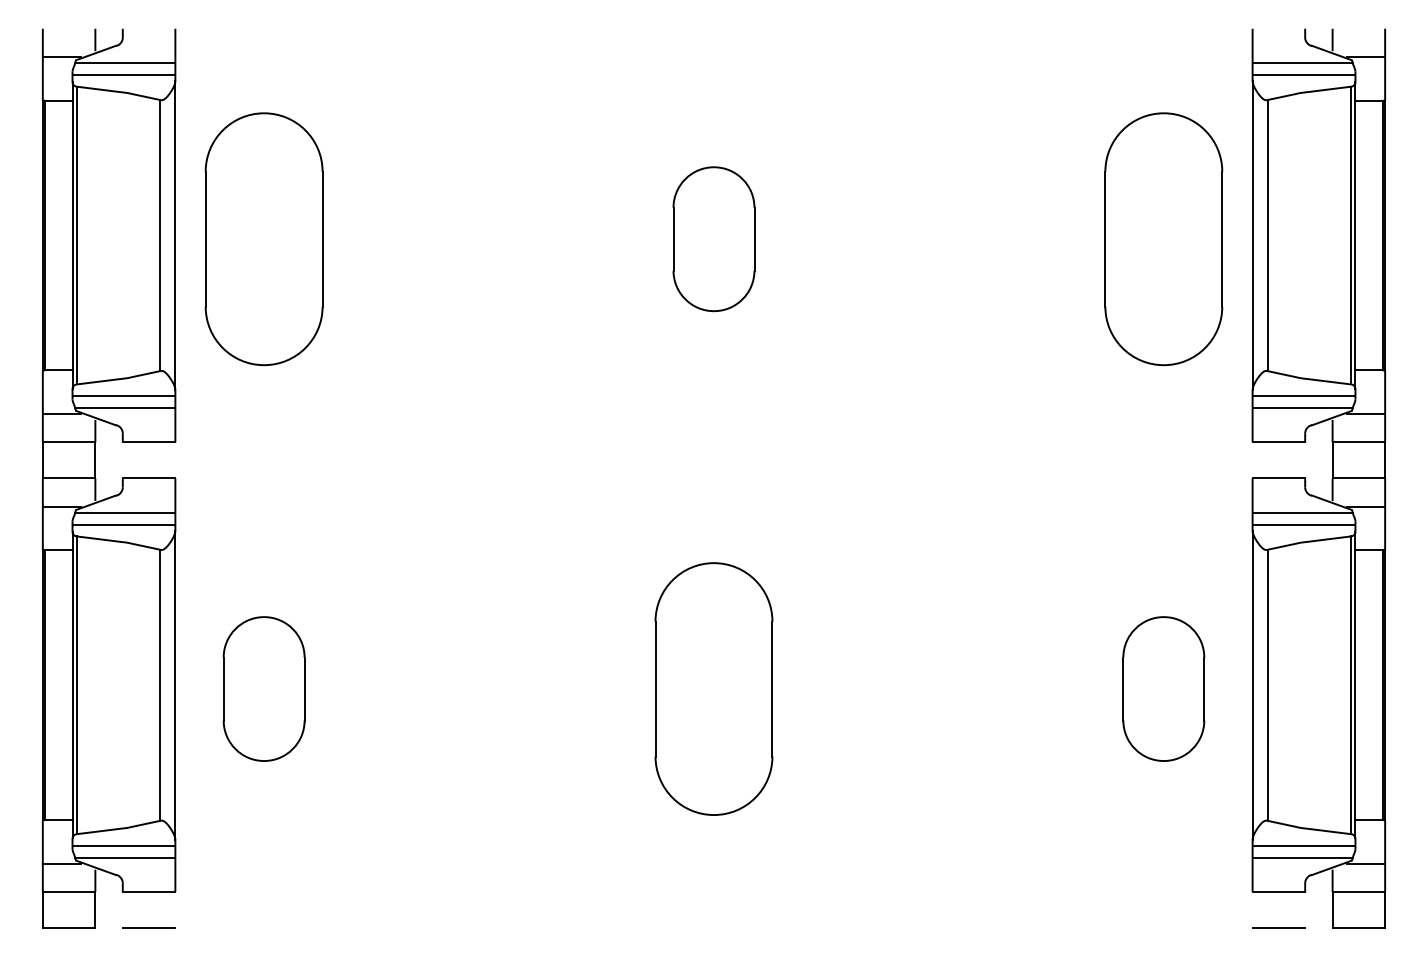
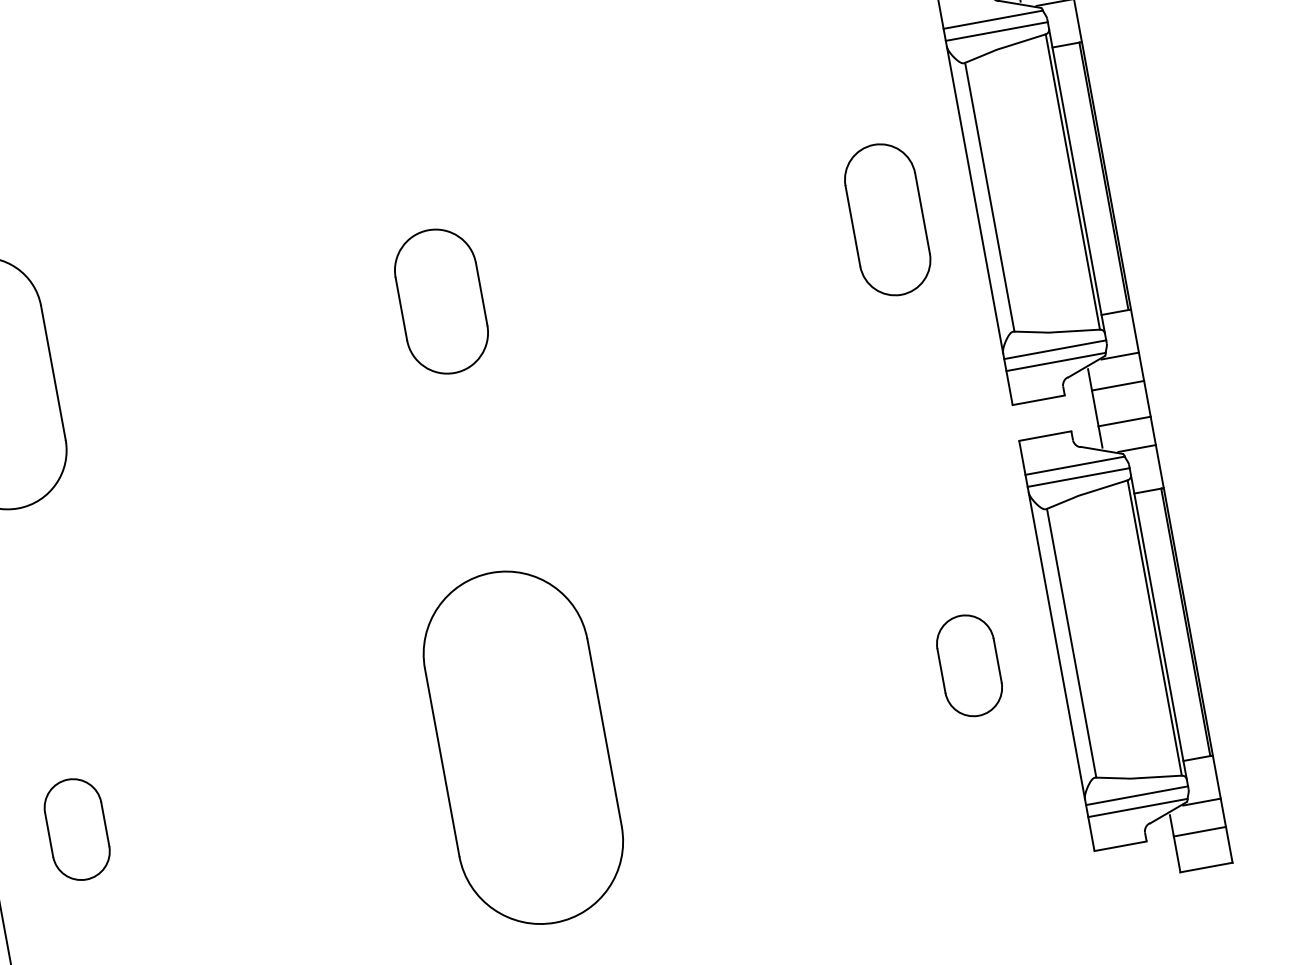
part: (1163, 239) -> (887, 220), size x0.6
part: (263, 688) -> (76, 829), size x0.7
part: (713, 688) -> (522, 747), size x1.4
part: (1163, 688) -> (969, 665), size x0.7
line: (1278, 928) -> (1126, 882), removed

